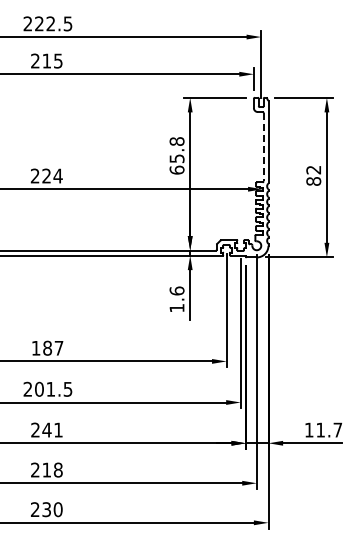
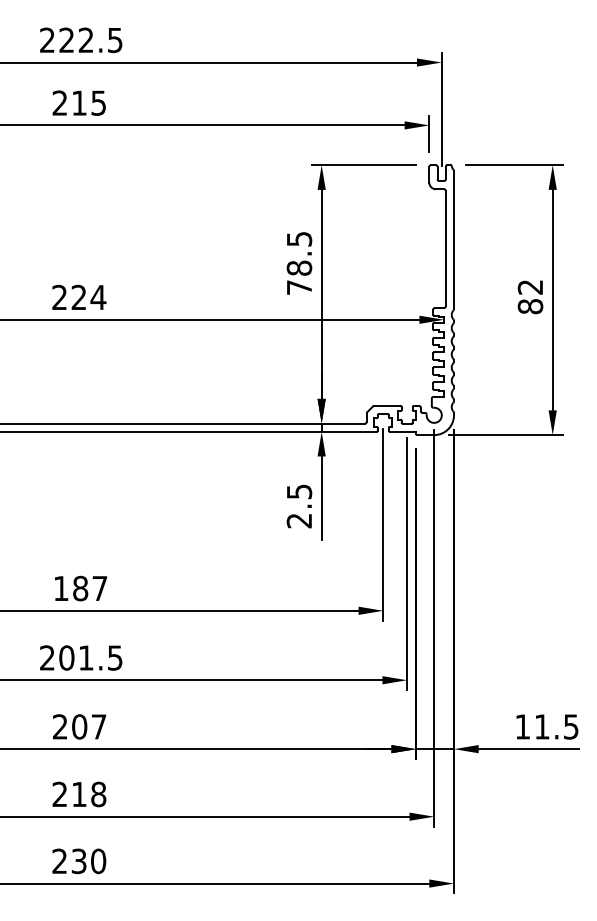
line: (263, 147) -> (445, 249), dashed -> solid
text: (176, 155) -> (298, 262), 65.8 -> 78.5
text: (176, 299) -> (298, 506), 1.6 -> 2.5
text: (52, 429) -> (88, 725), 241 -> 207
text: (337, 429) -> (570, 725), 11.7 -> 11.5

